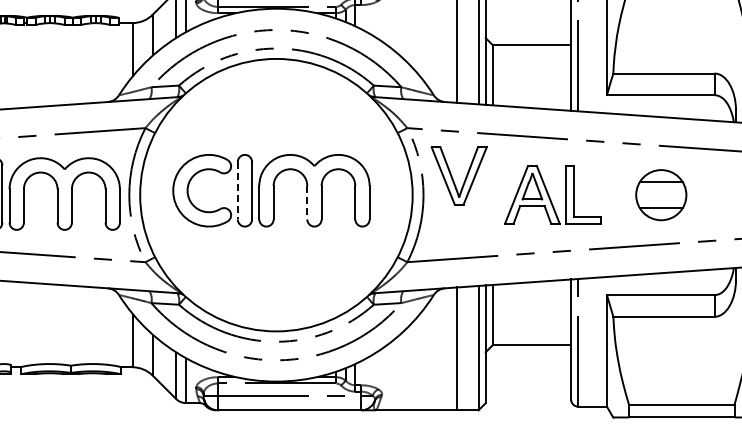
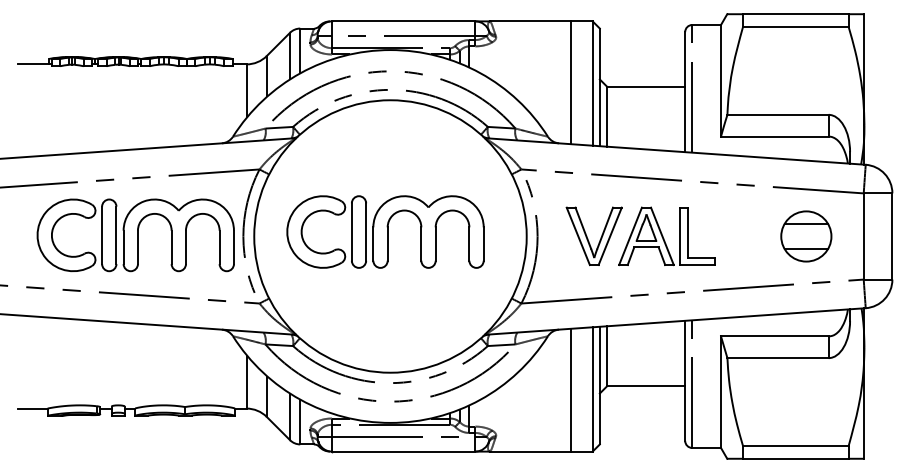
part: (458, 176) -> (593, 236), moved
line: (237, 191) -> (351, 232), dashed -> solid
part: (661, 195) -> (806, 236), moved
line: (307, 203) -> (421, 244), dashed -> solid

